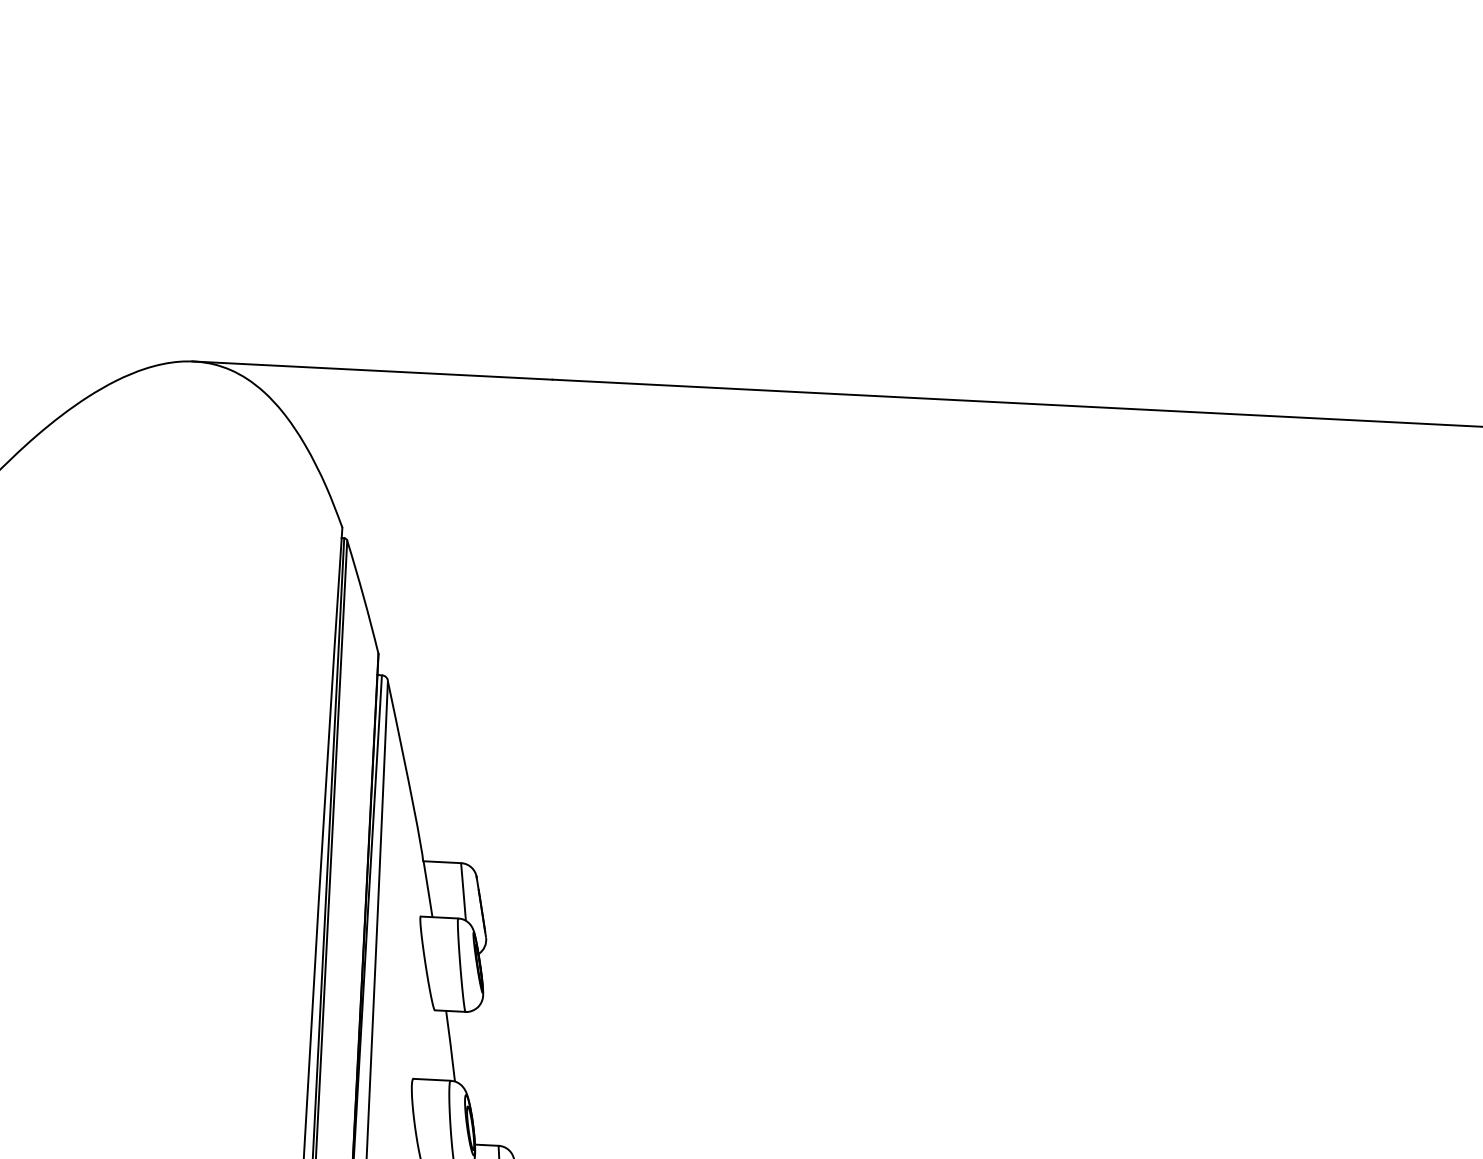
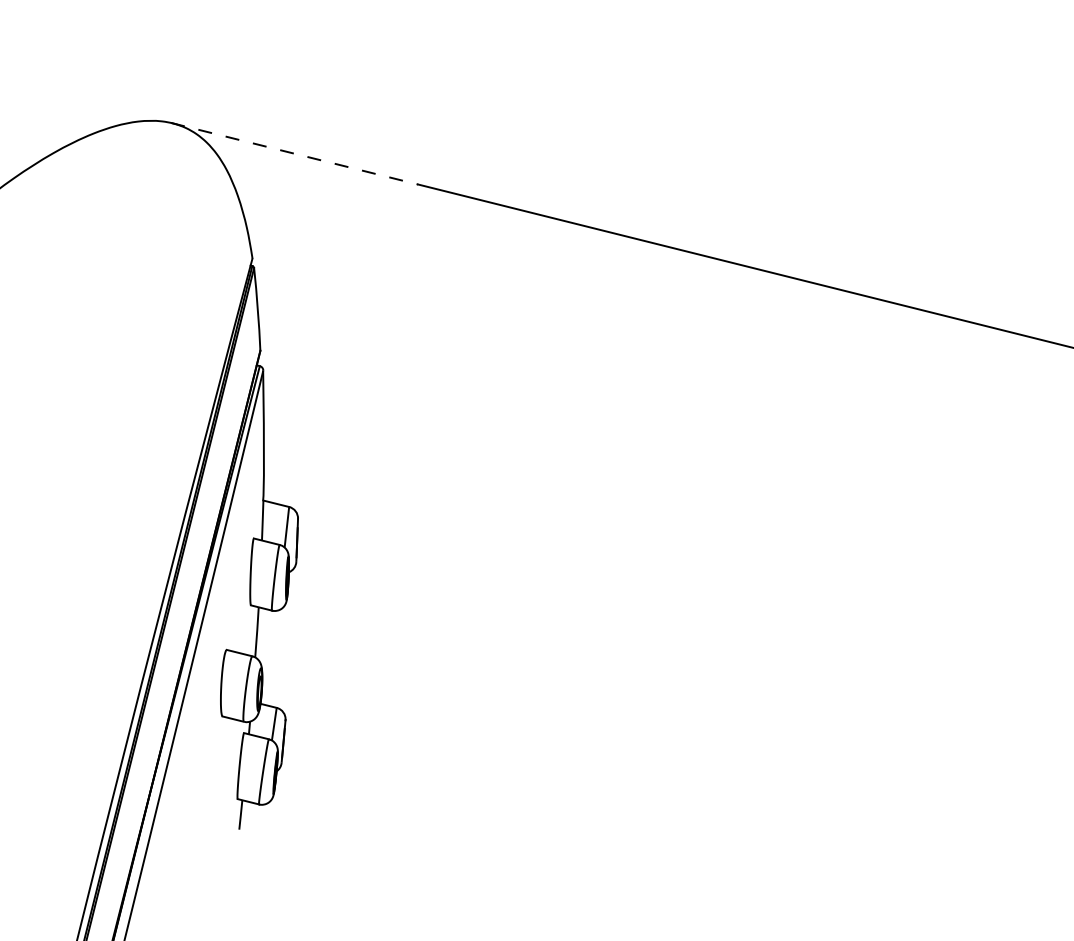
line: (373, 370) -> (295, 153), solid -> dashed

